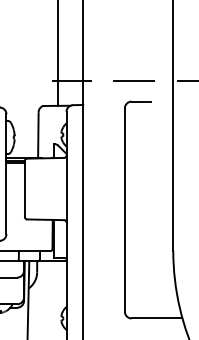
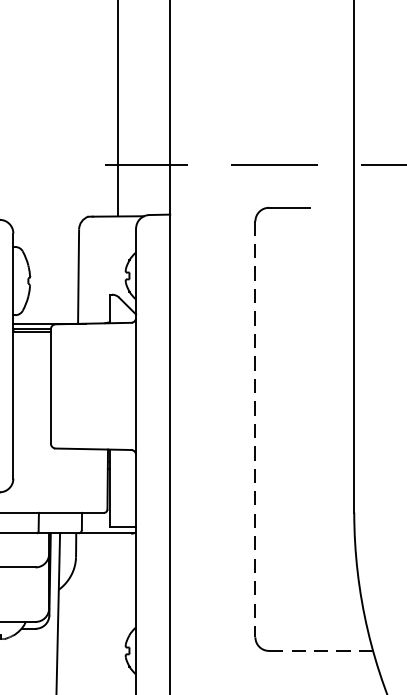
line: (124, 210) -> (254, 430), solid -> dashed
line: (157, 318) -> (322, 650), solid -> dashed

